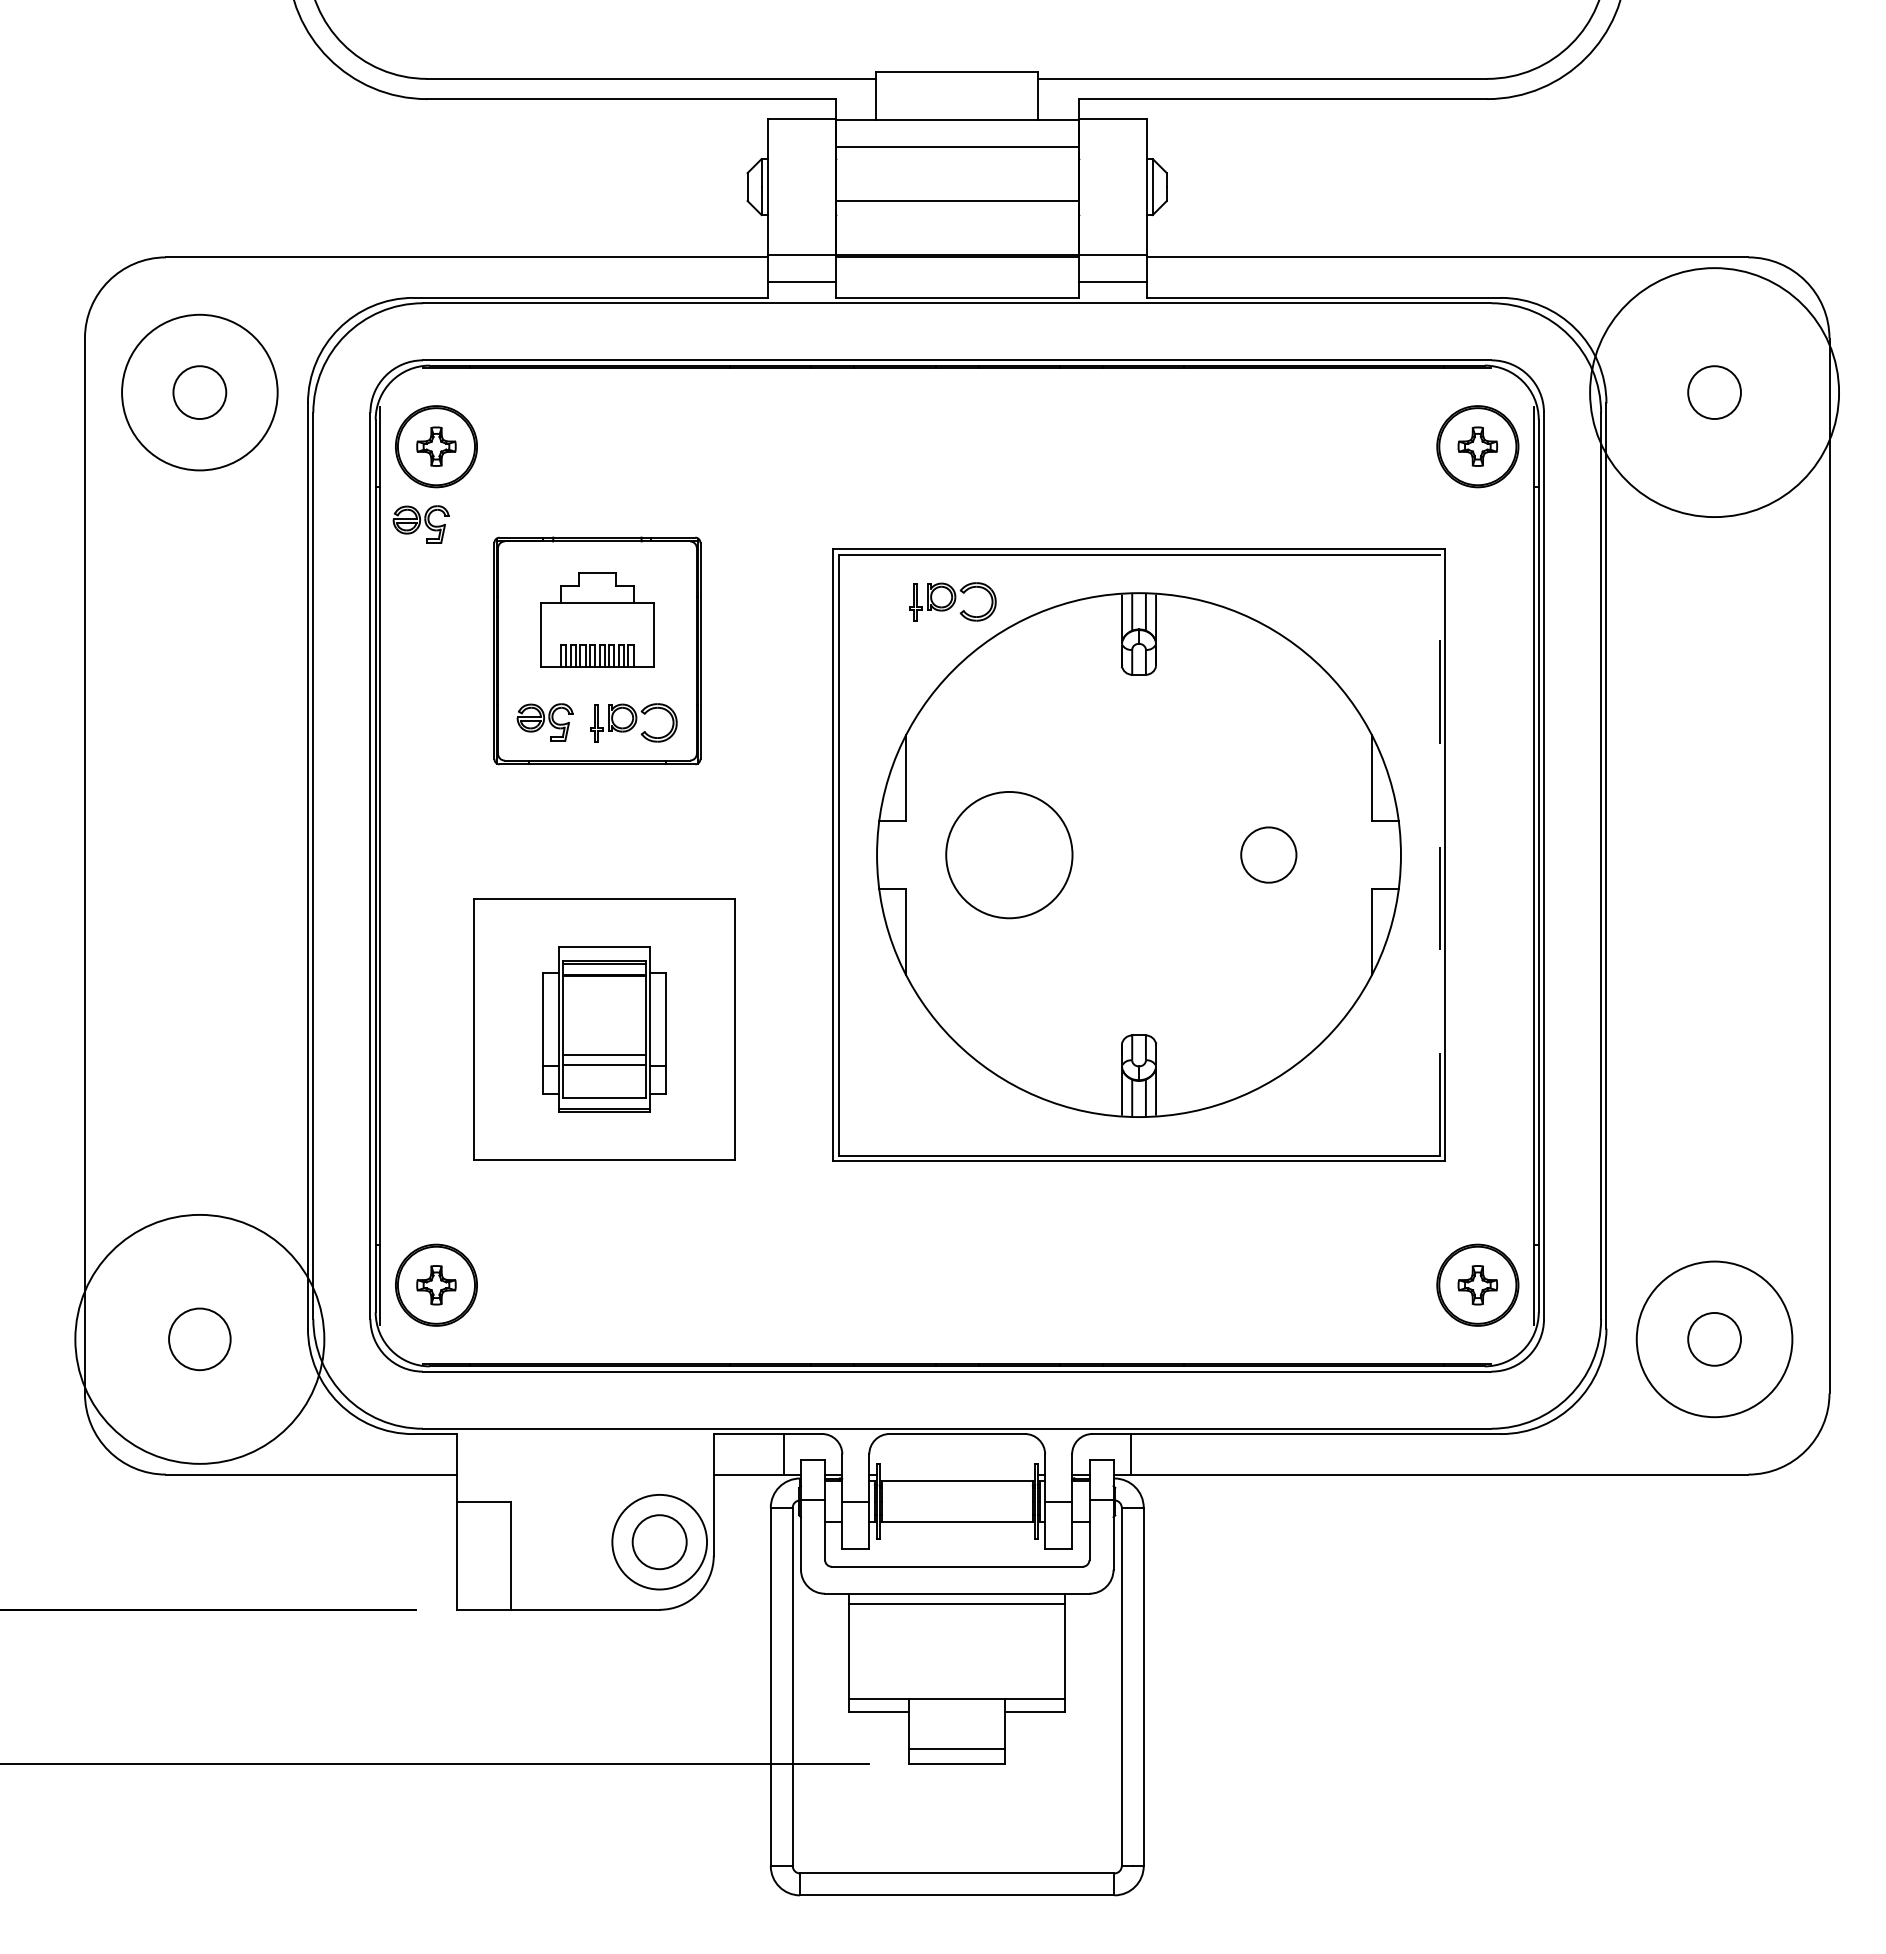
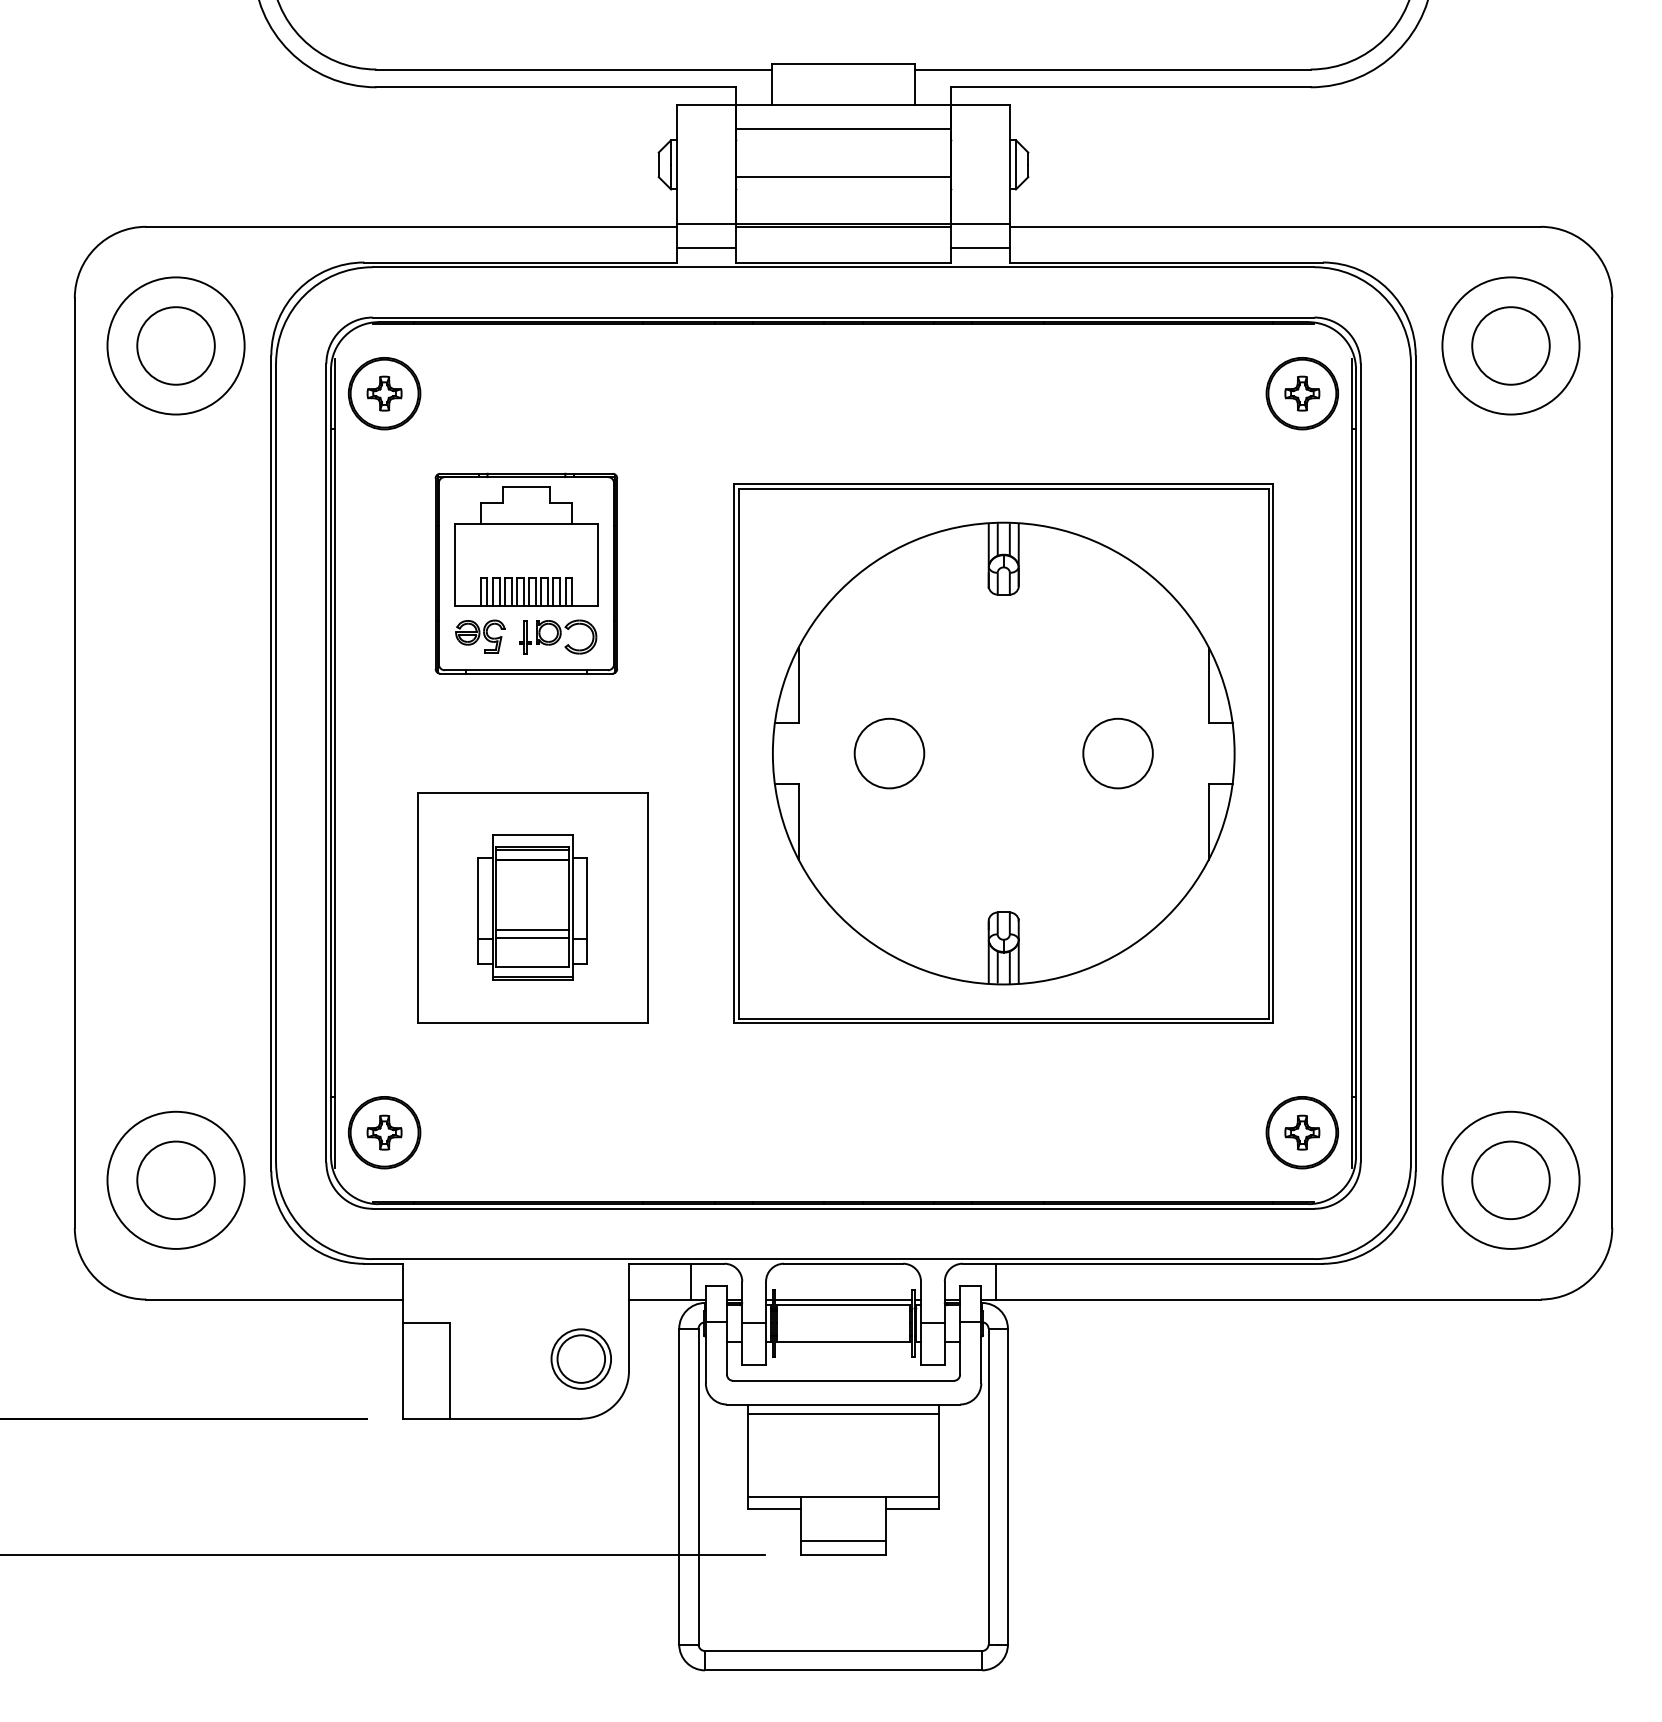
circle: (199, 392) -> (175, 345), size x1.67
circle: (1714, 392) -> (1510, 345), size x0.62
circle: (1714, 392) -> (1510, 345), size x1.67
part: (420, 524) -> (370, 462), removed
part: (952, 601) -> (839, 530), removed
part: (597, 619) -> (526, 545), size x1.43
circle: (1008, 854) -> (888, 753), size x0.62
circle: (1268, 854) -> (1117, 753), size x1.43
line: (1439, 855) -> (1268, 753), dashed -> solid
circle: (199, 1339) -> (175, 1180), size x0.62
circle: (199, 1339) -> (175, 1180), size x1.43
circle: (1714, 1339) -> (1510, 1180), size x1.67
line: (956, 1474) -> (842, 1299), added
circle: (659, 1542) -> (581, 1359), size x0.71

